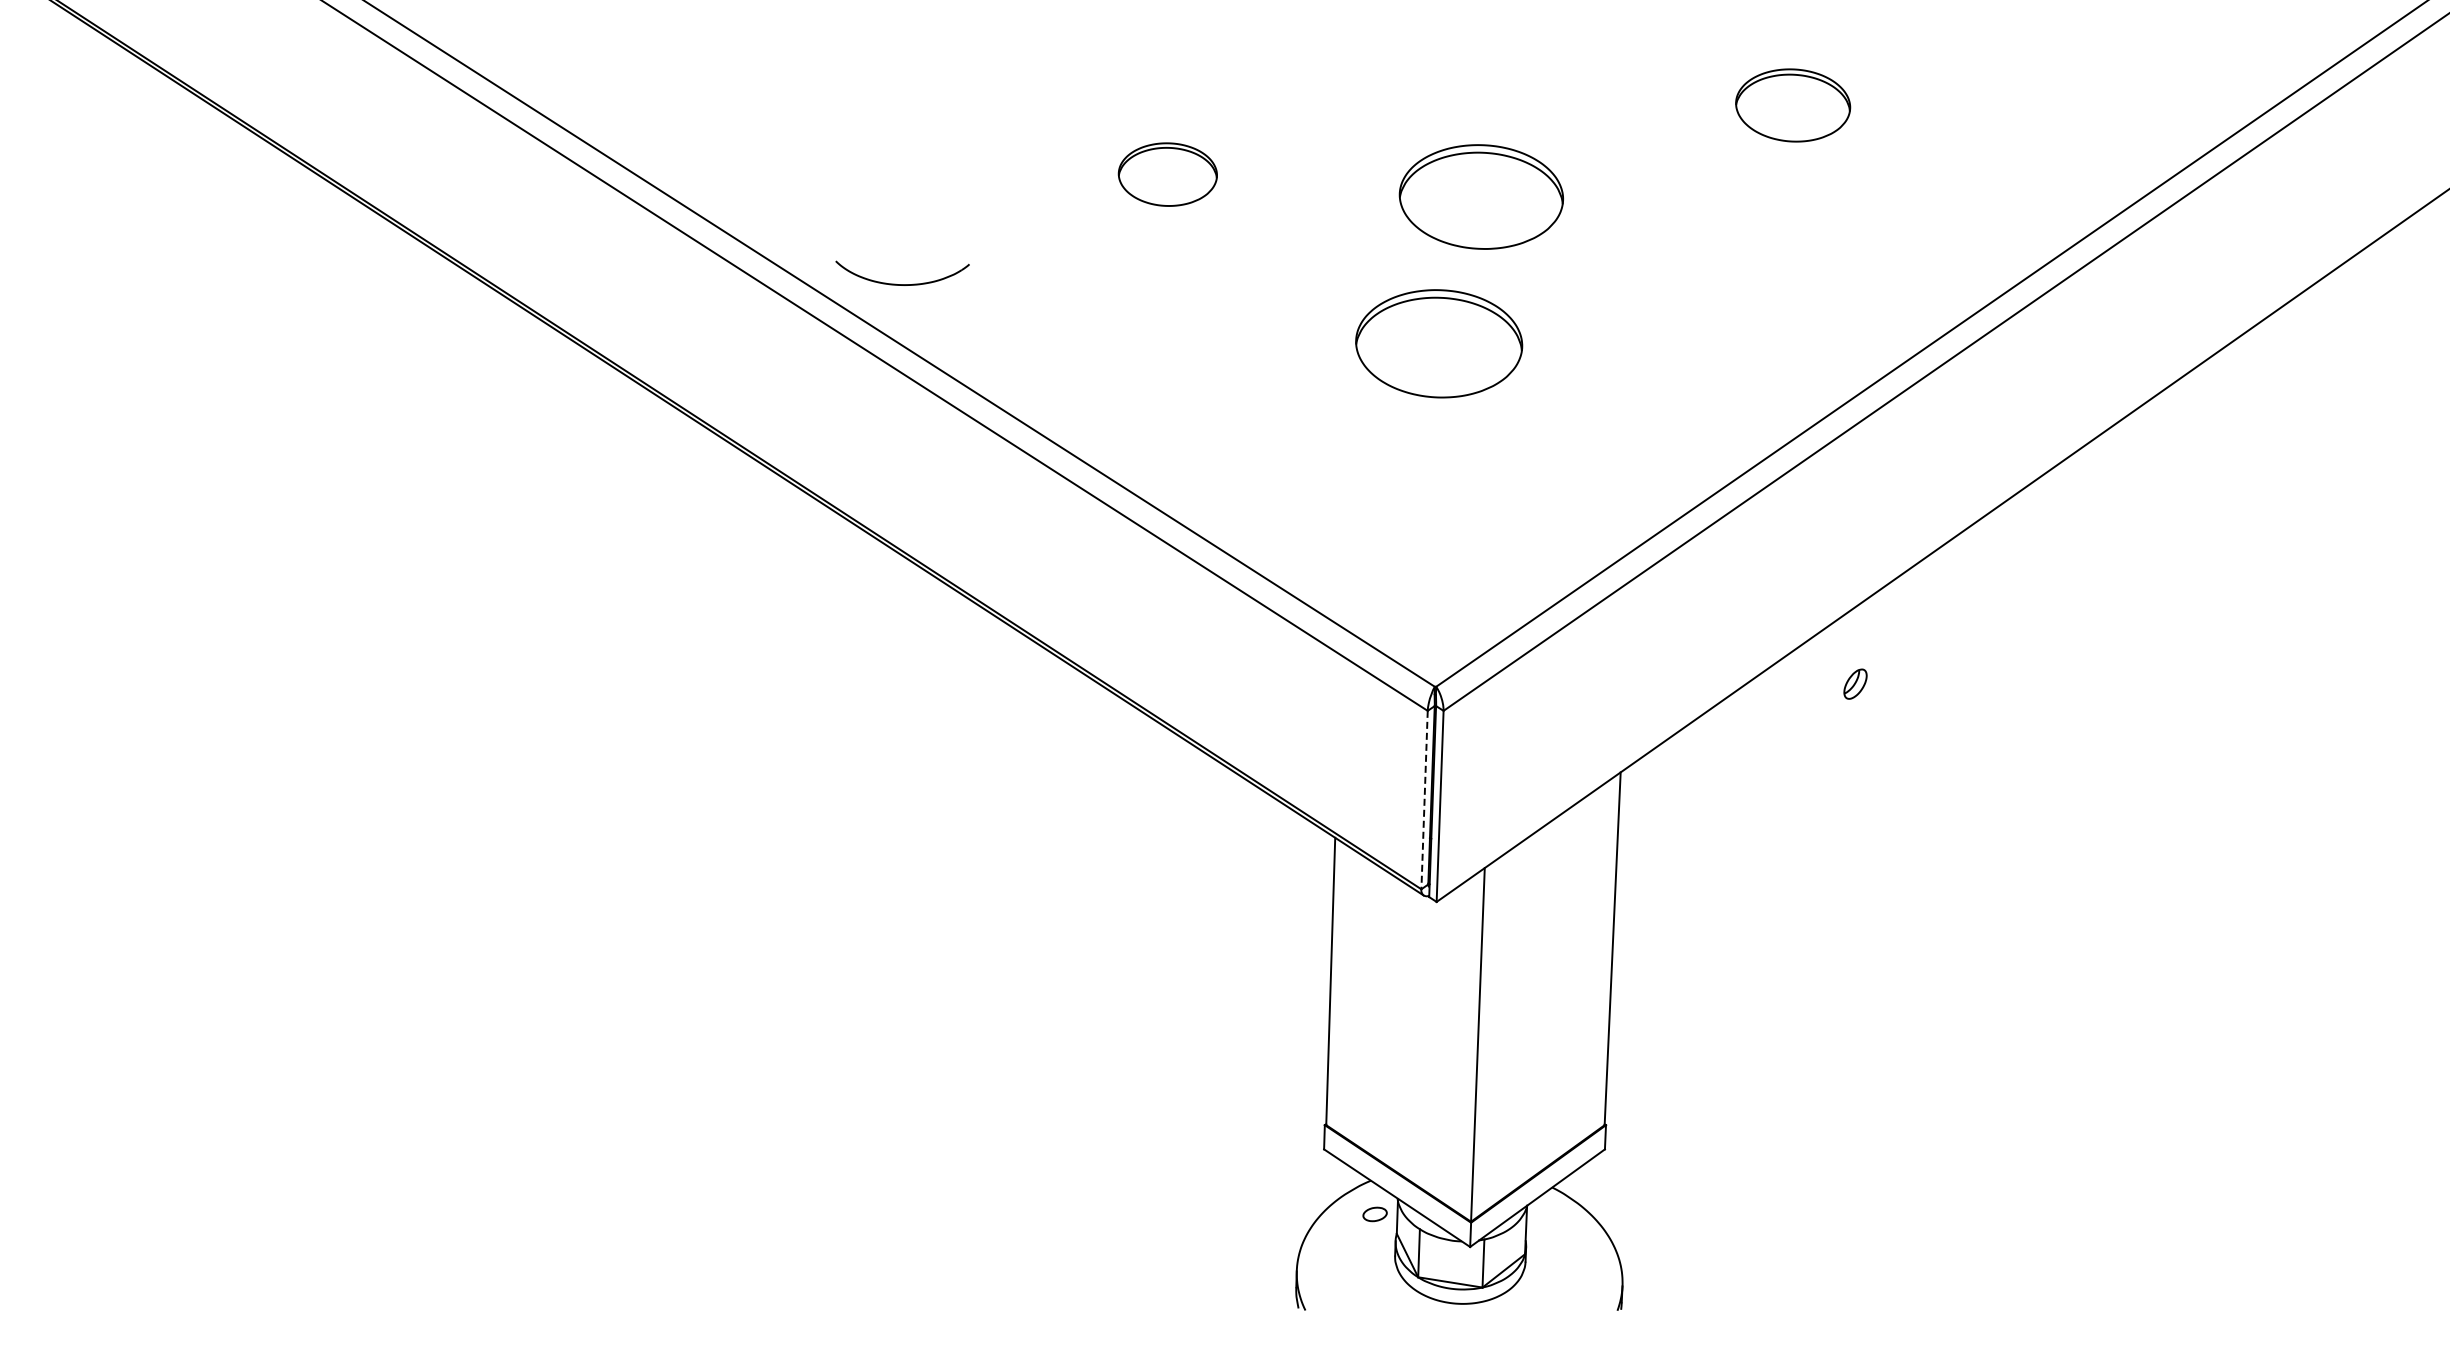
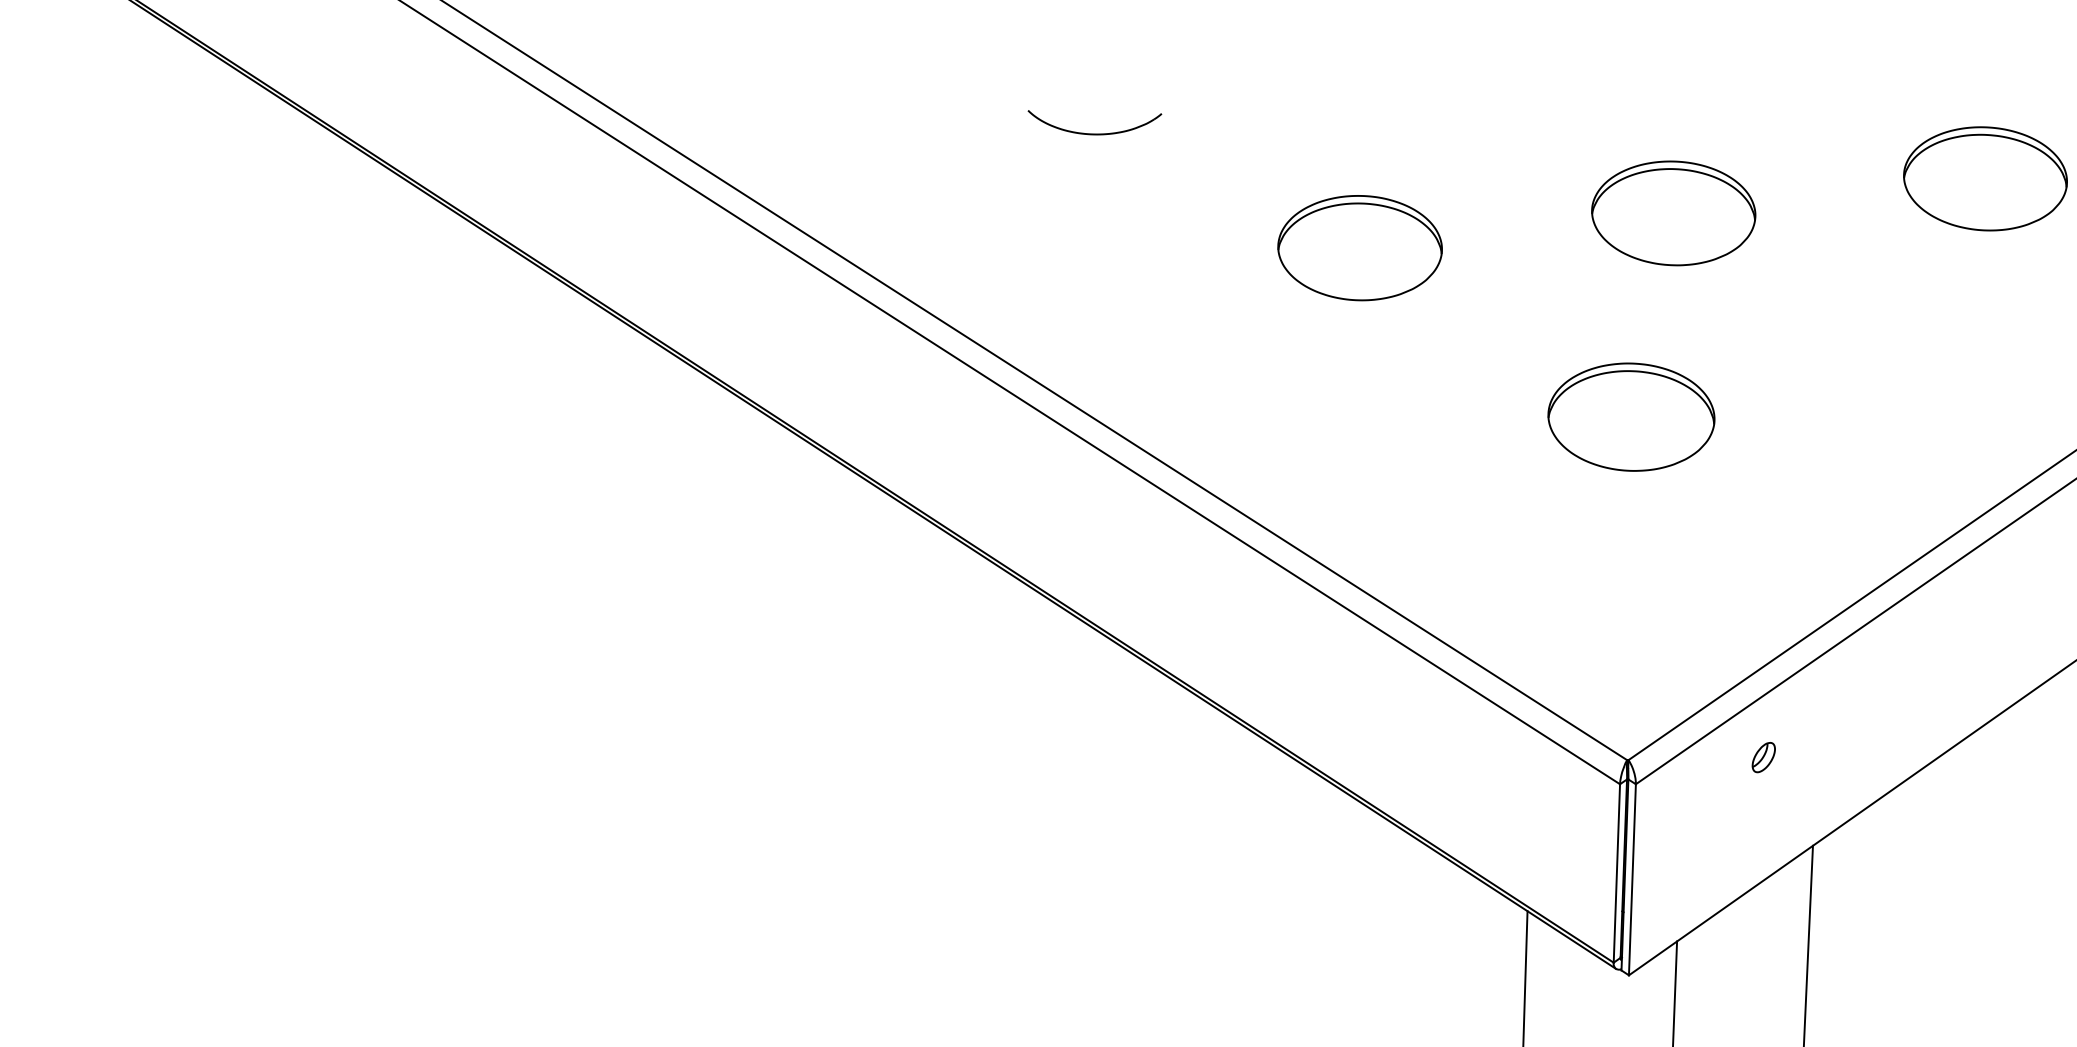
part: (1792, 105) -> (1984, 178), size x1.43
part: (1167, 174) -> (1359, 247), size x1.67
part: (1480, 196) -> (1672, 212), moved
part: (902, 284) -> (1094, 133), moved
part: (1855, 683) -> (1763, 756), moved
line: (1424, 800) -> (1616, 873), dashed -> solid

